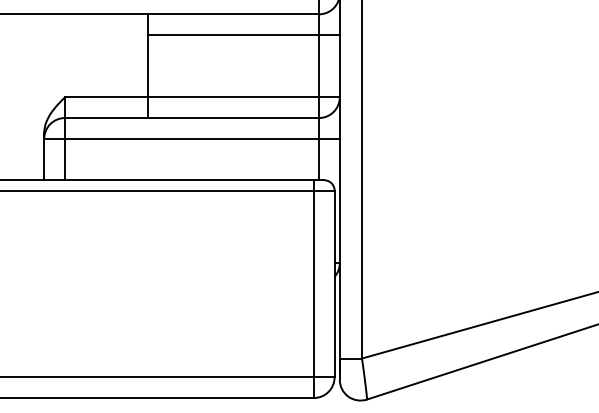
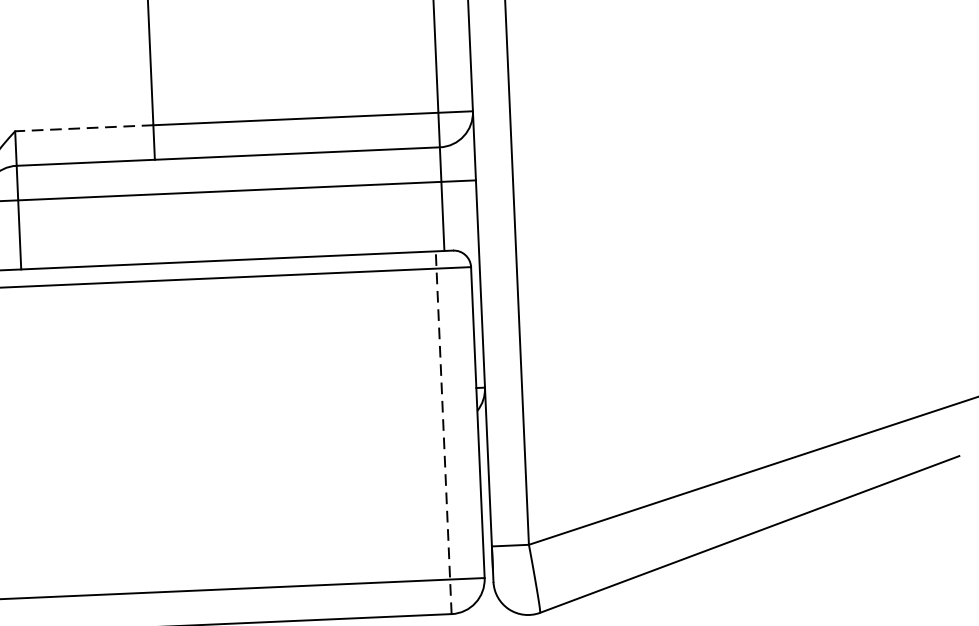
line: (243, 35) -> (308, 15), removed
line: (105, 97) -> (82, 128), solid -> dashed
line: (313, 289) -> (443, 433), solid -> dashed

